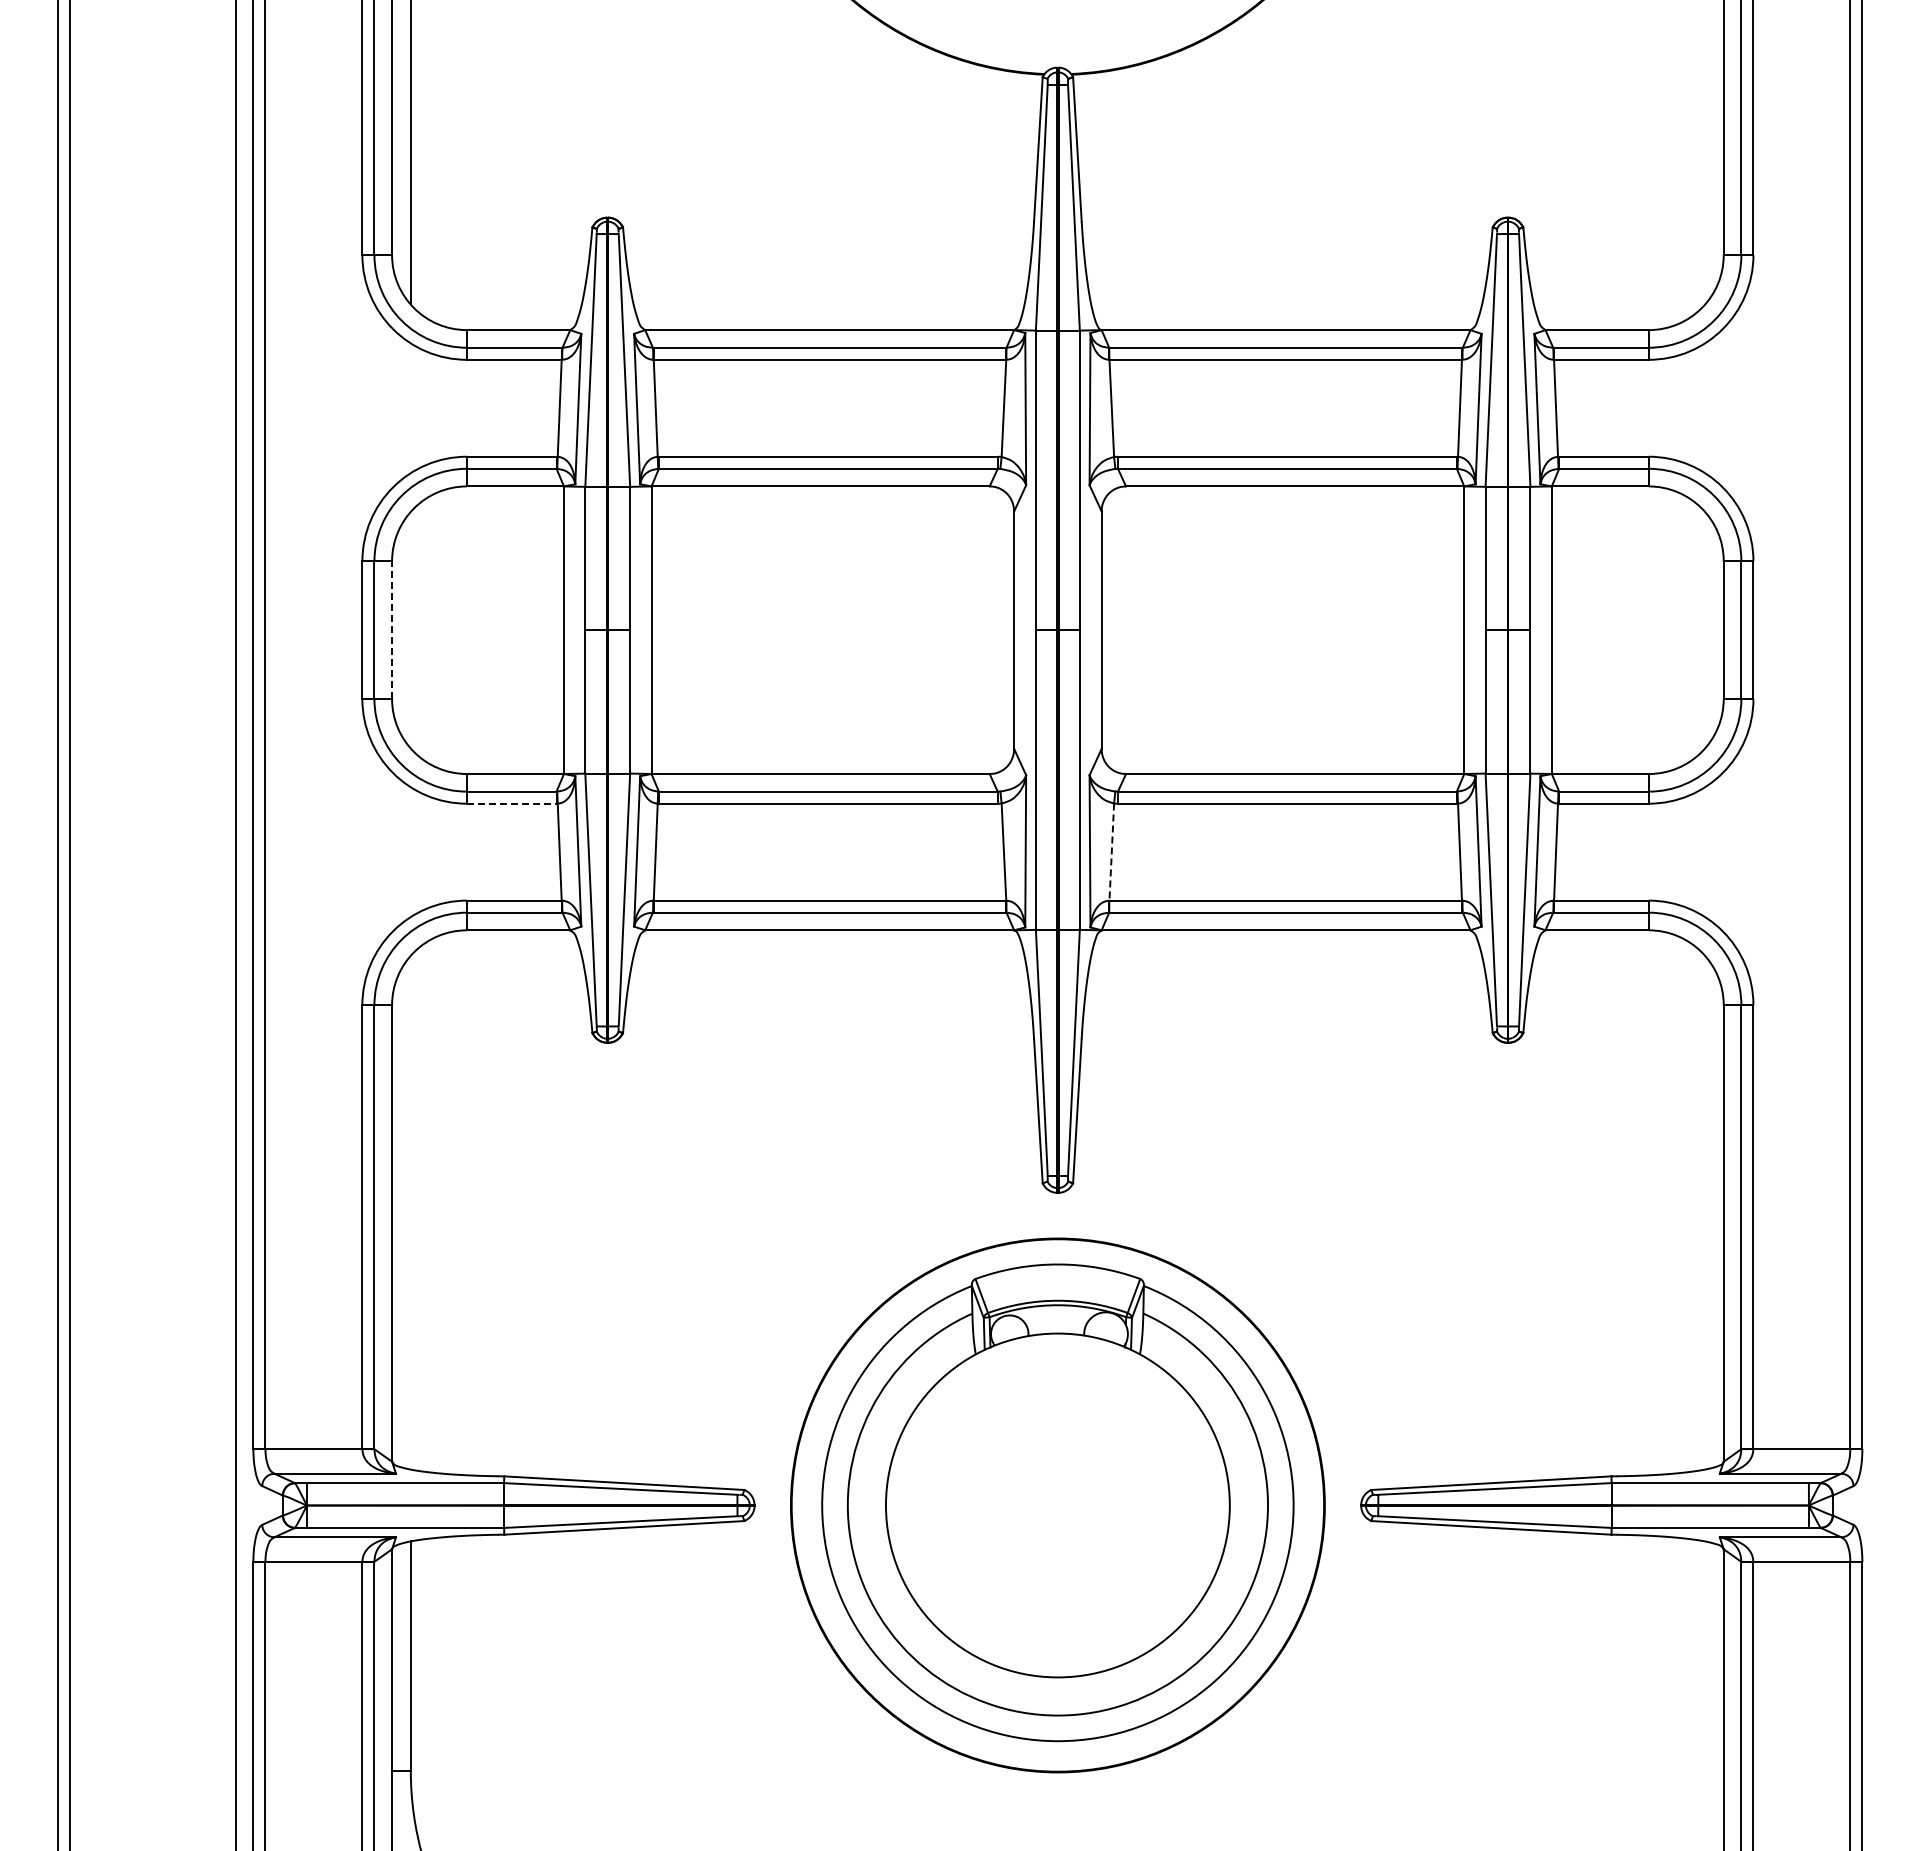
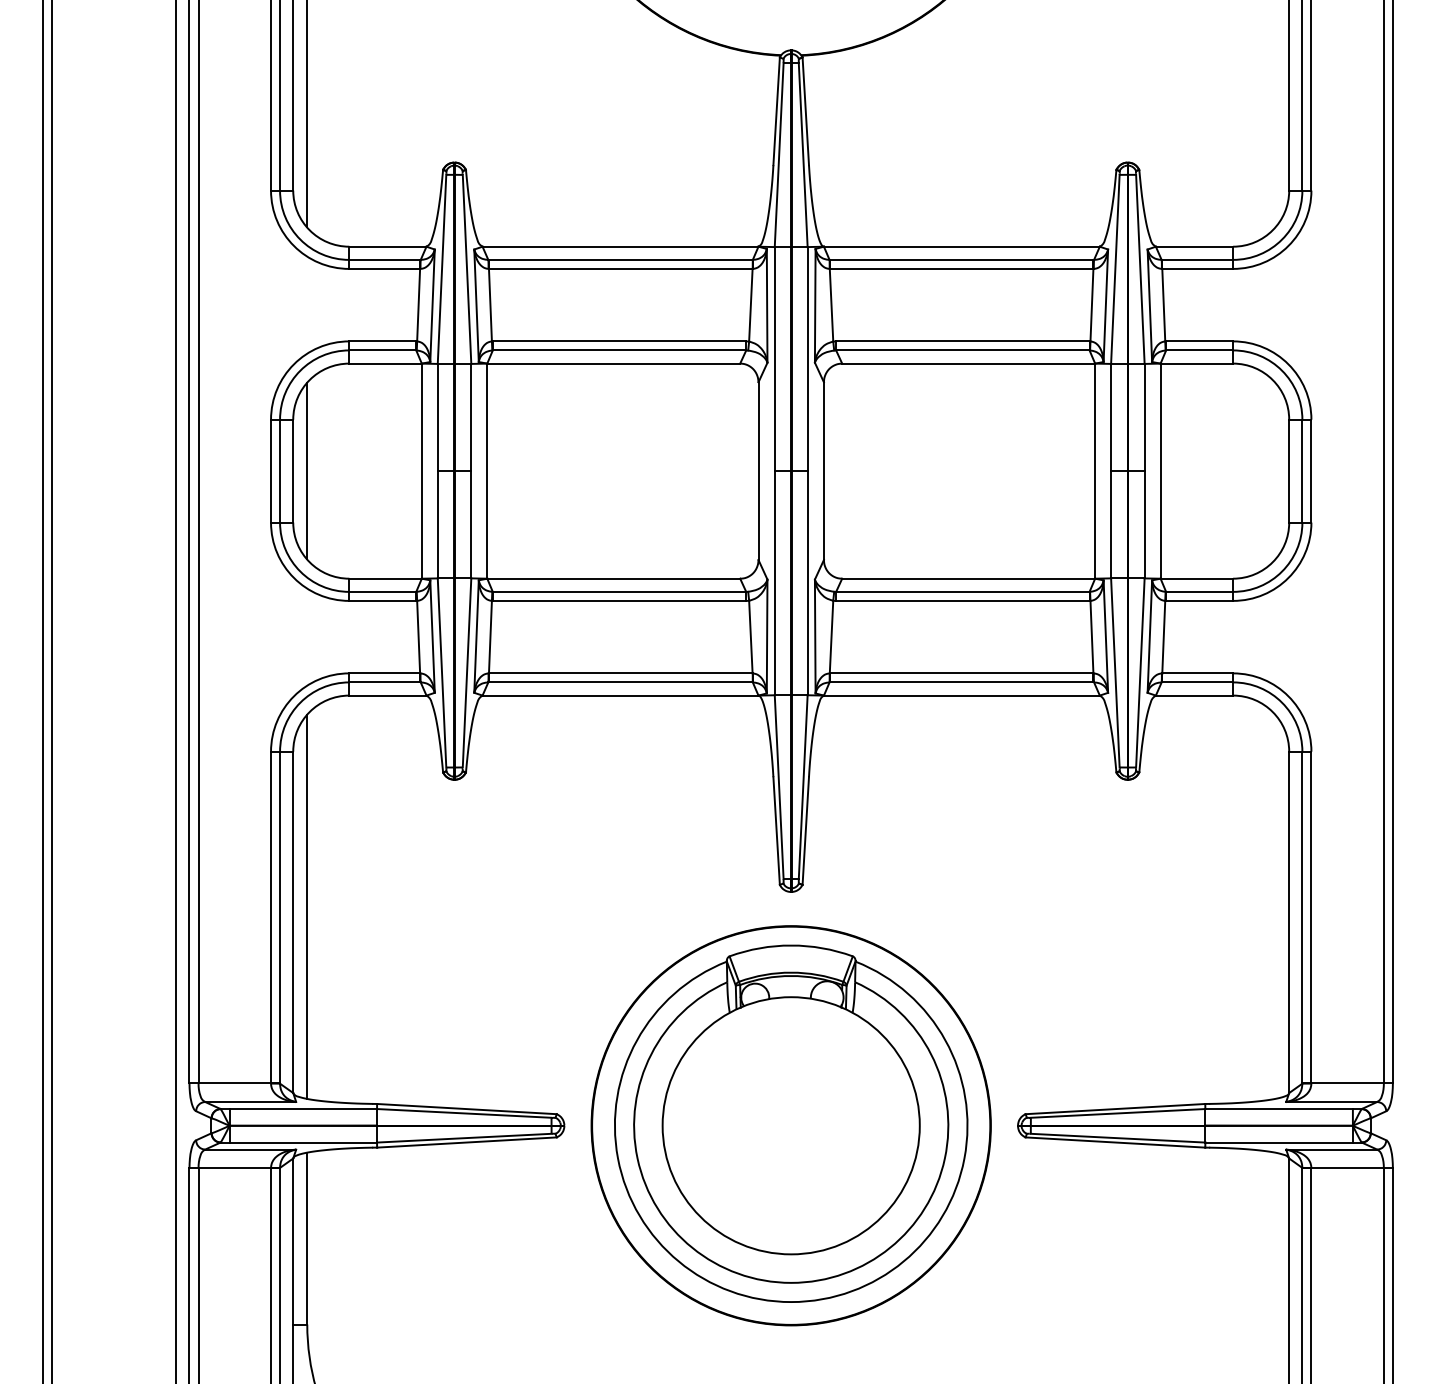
line: (392, 630) -> (293, 471), dashed -> solid
line: (410, 630) -> (307, 471), added
line: (511, 803) -> (382, 600), dashed -> solid
line: (1111, 852) -> (831, 637), dashed -> solid
line: (410, 1212) -> (307, 906), added

